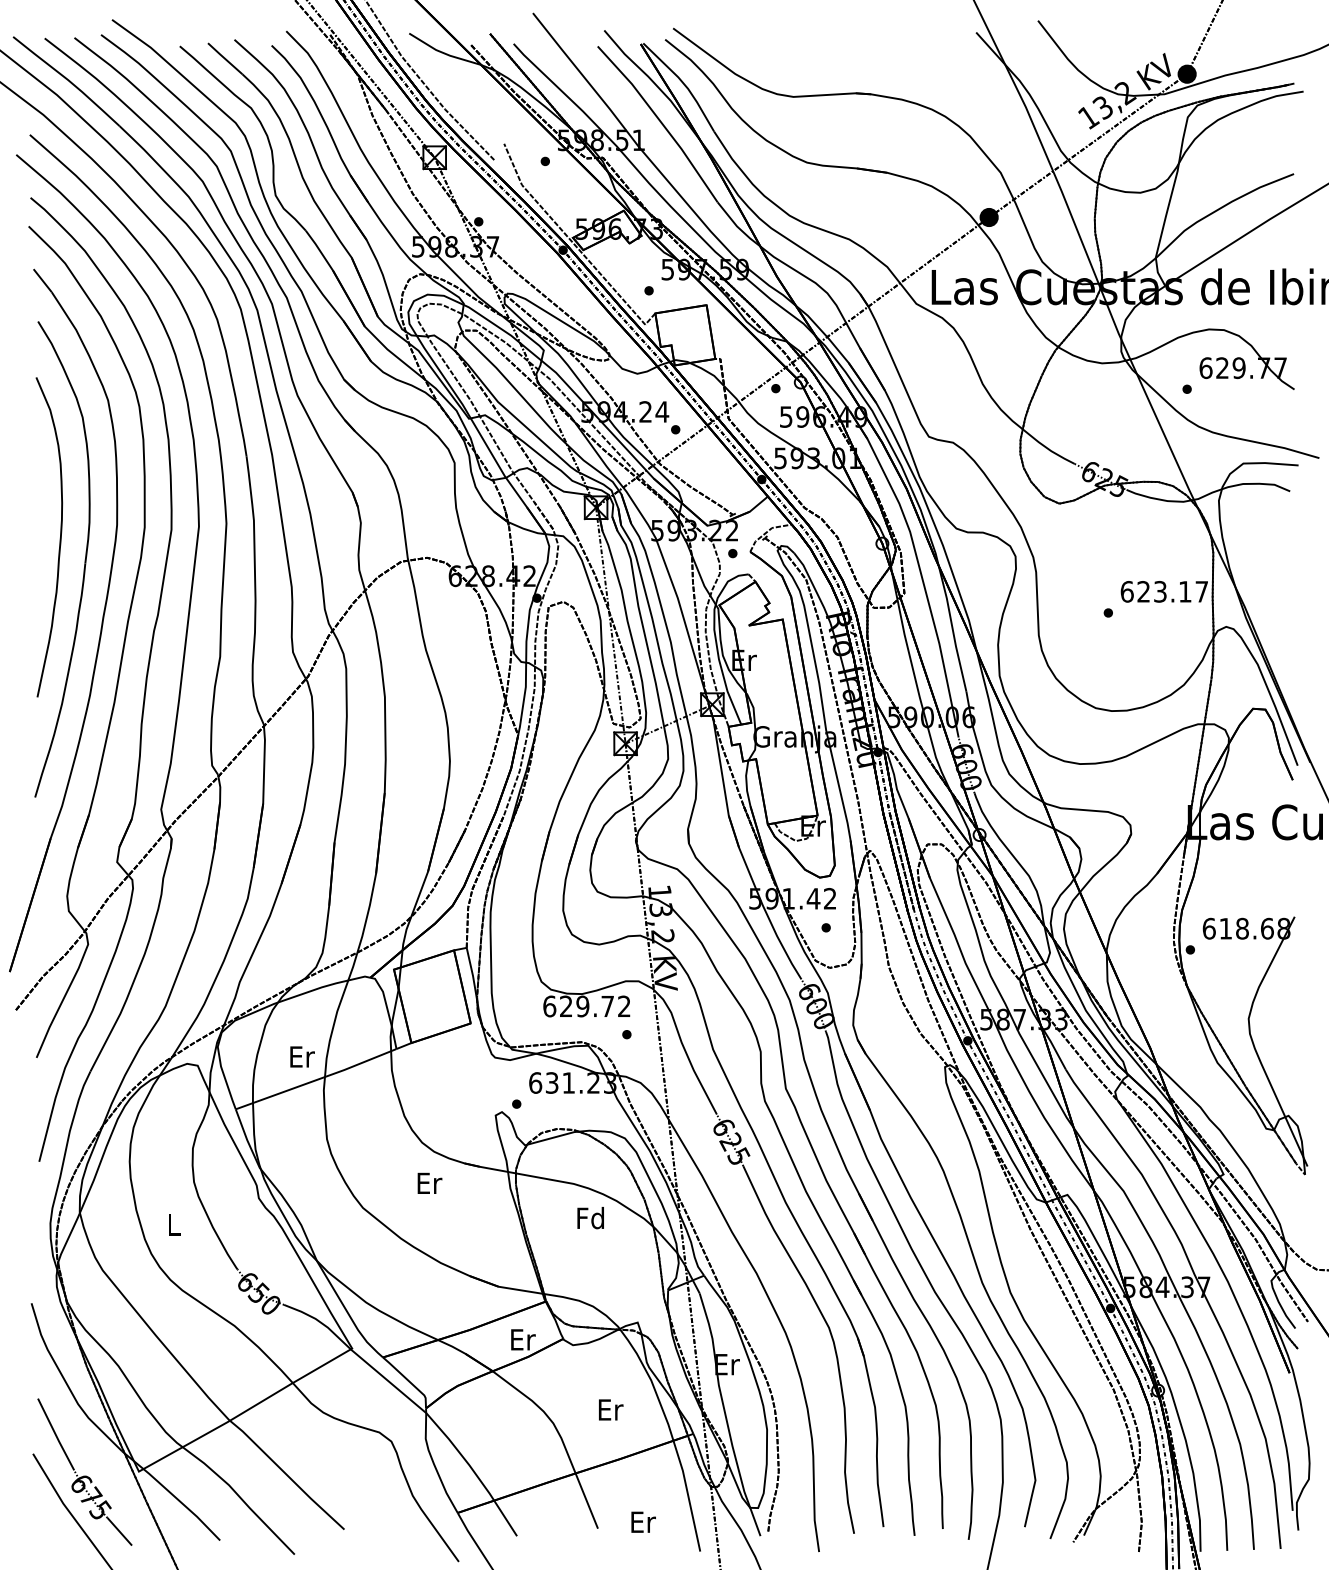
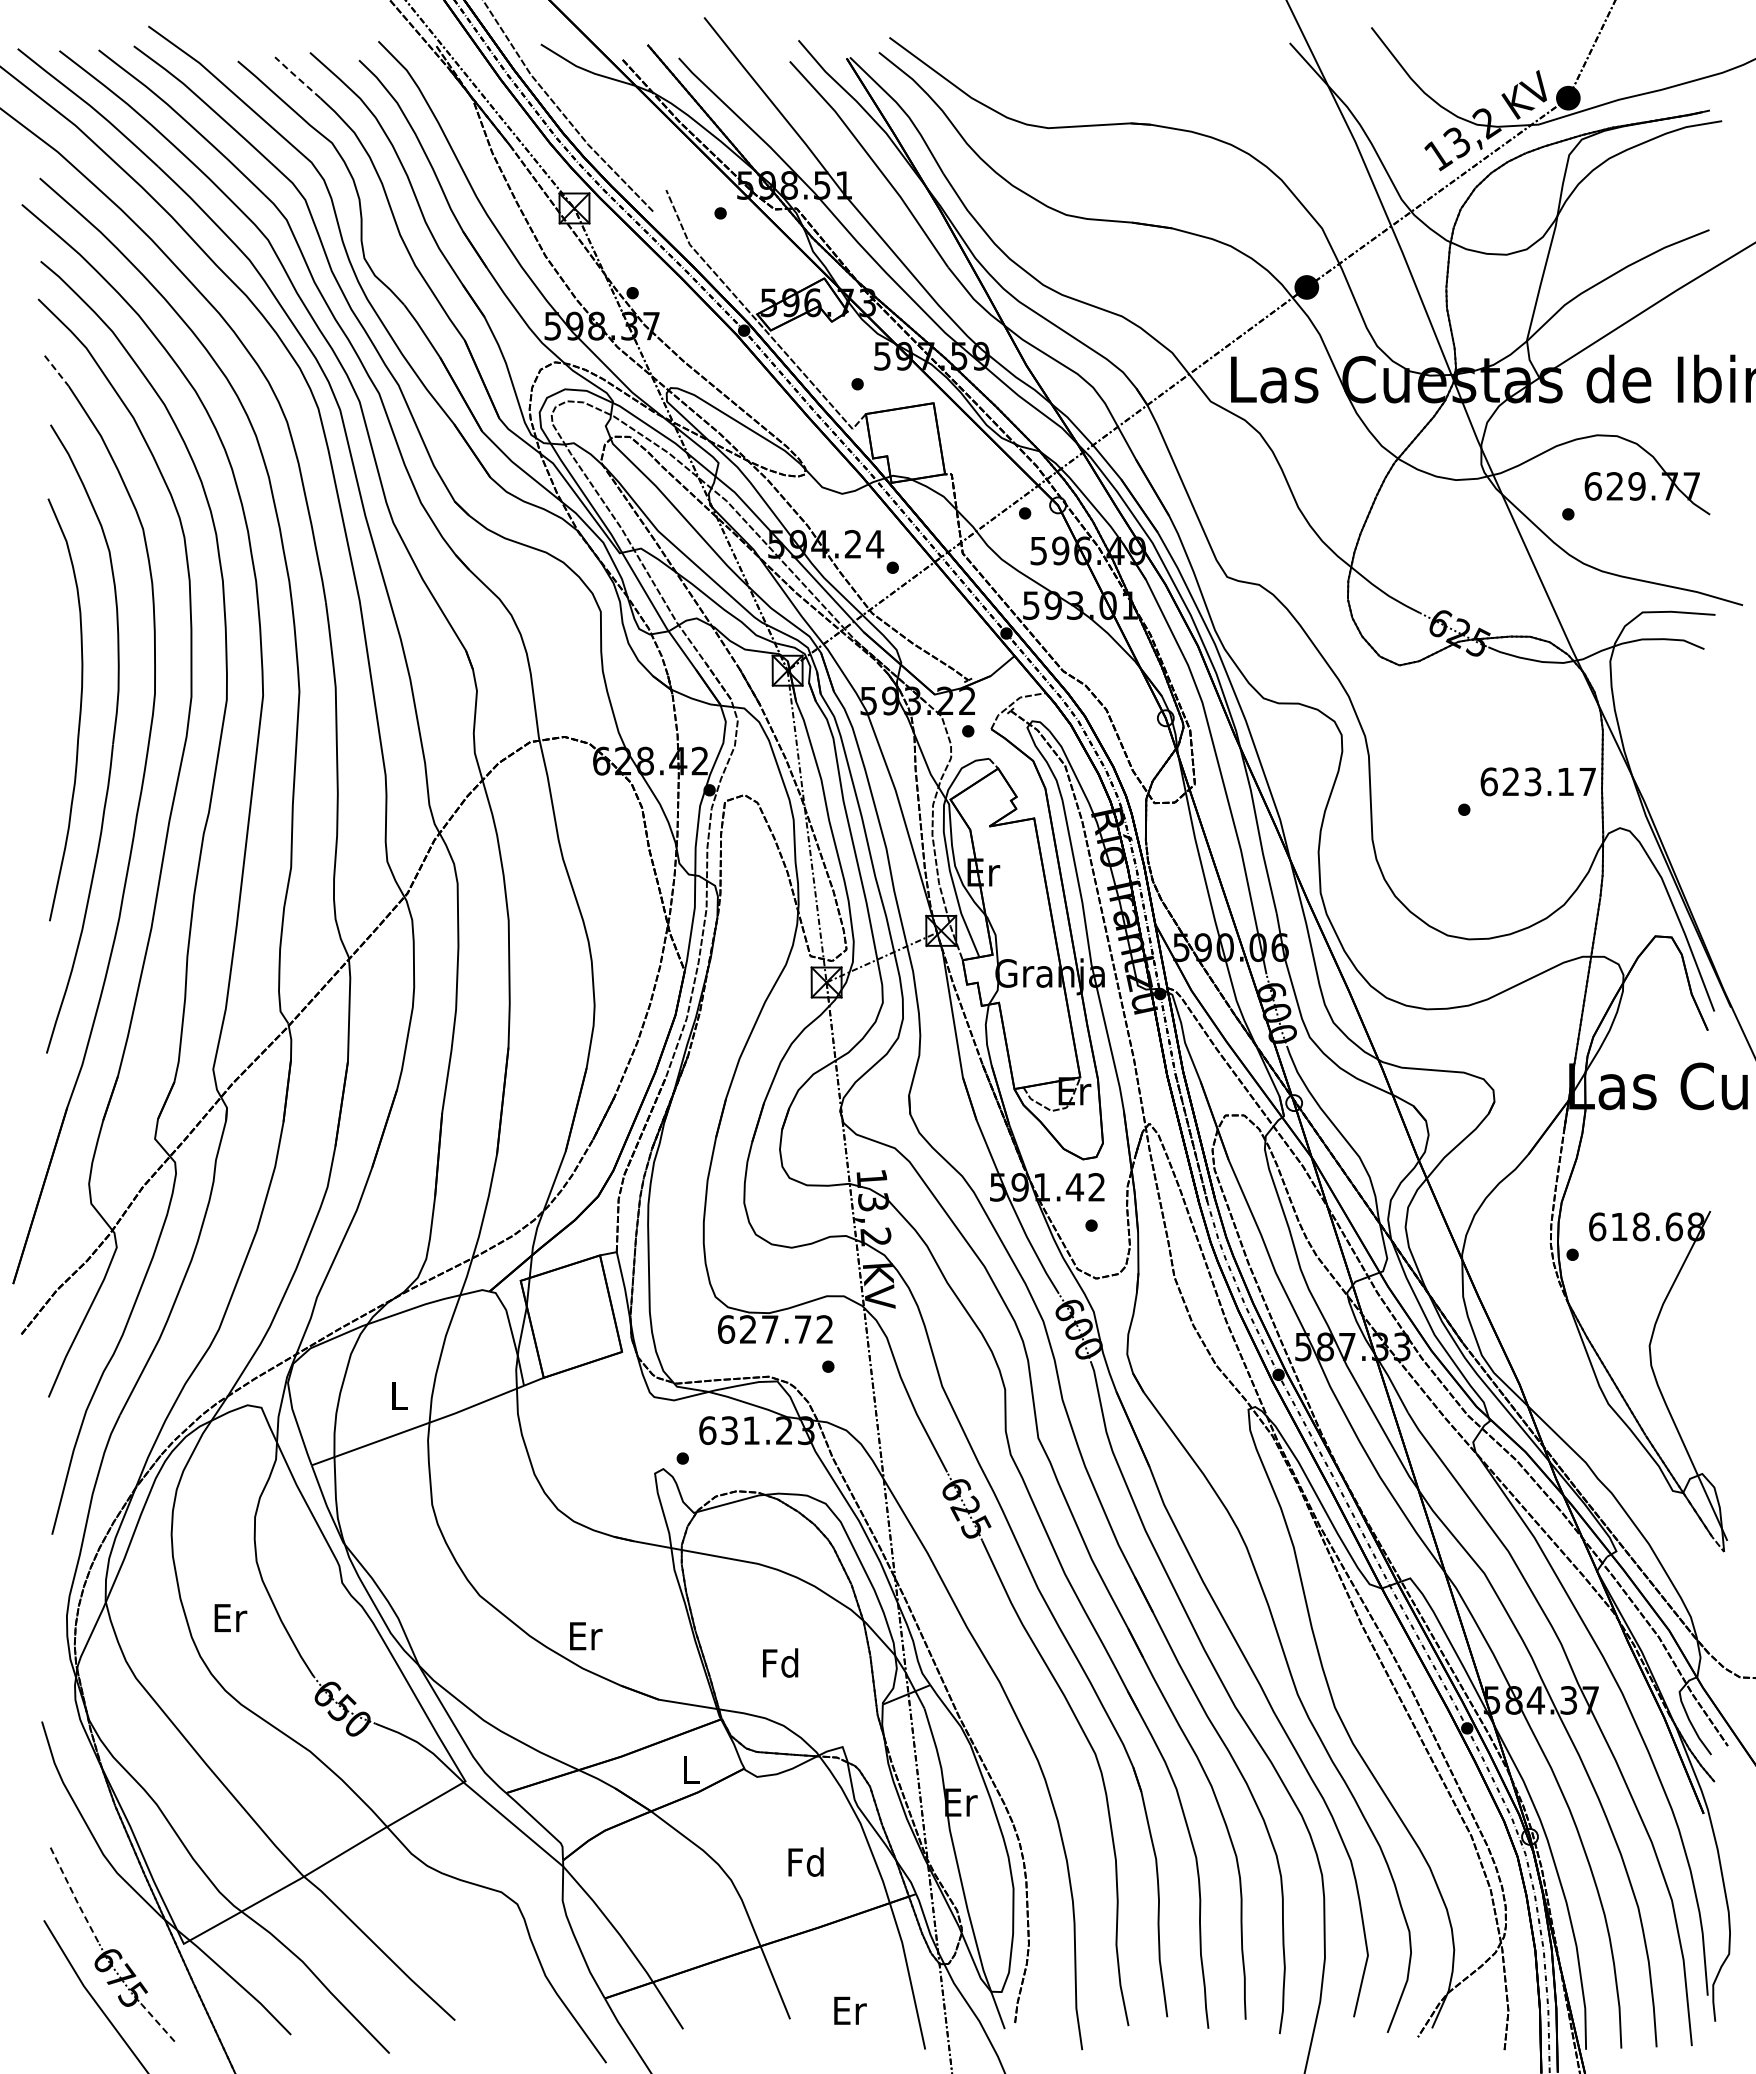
line: (224, 57) -> (296, 76), solid -> dashed
line: (43, 281) -> (57, 371), solid -> dashed
text: (582, 1006) -> (769, 1329), 629.72 -> 627.72
text: (302, 1057) -> (399, 1396), Er -> L
text: (430, 1183) -> (586, 1636), moved
text: (590, 1217) -> (780, 1662), moved
text: (174, 1225) -> (230, 1618), L -> Er
text: (523, 1339) -> (691, 1769), Er -> L
text: (609, 1409) -> (805, 1861), Er -> Fd
line: (56, 1434) -> (74, 1895), solid -> dashed
line: (119, 1531) -> (158, 2022), solid -> dashed

